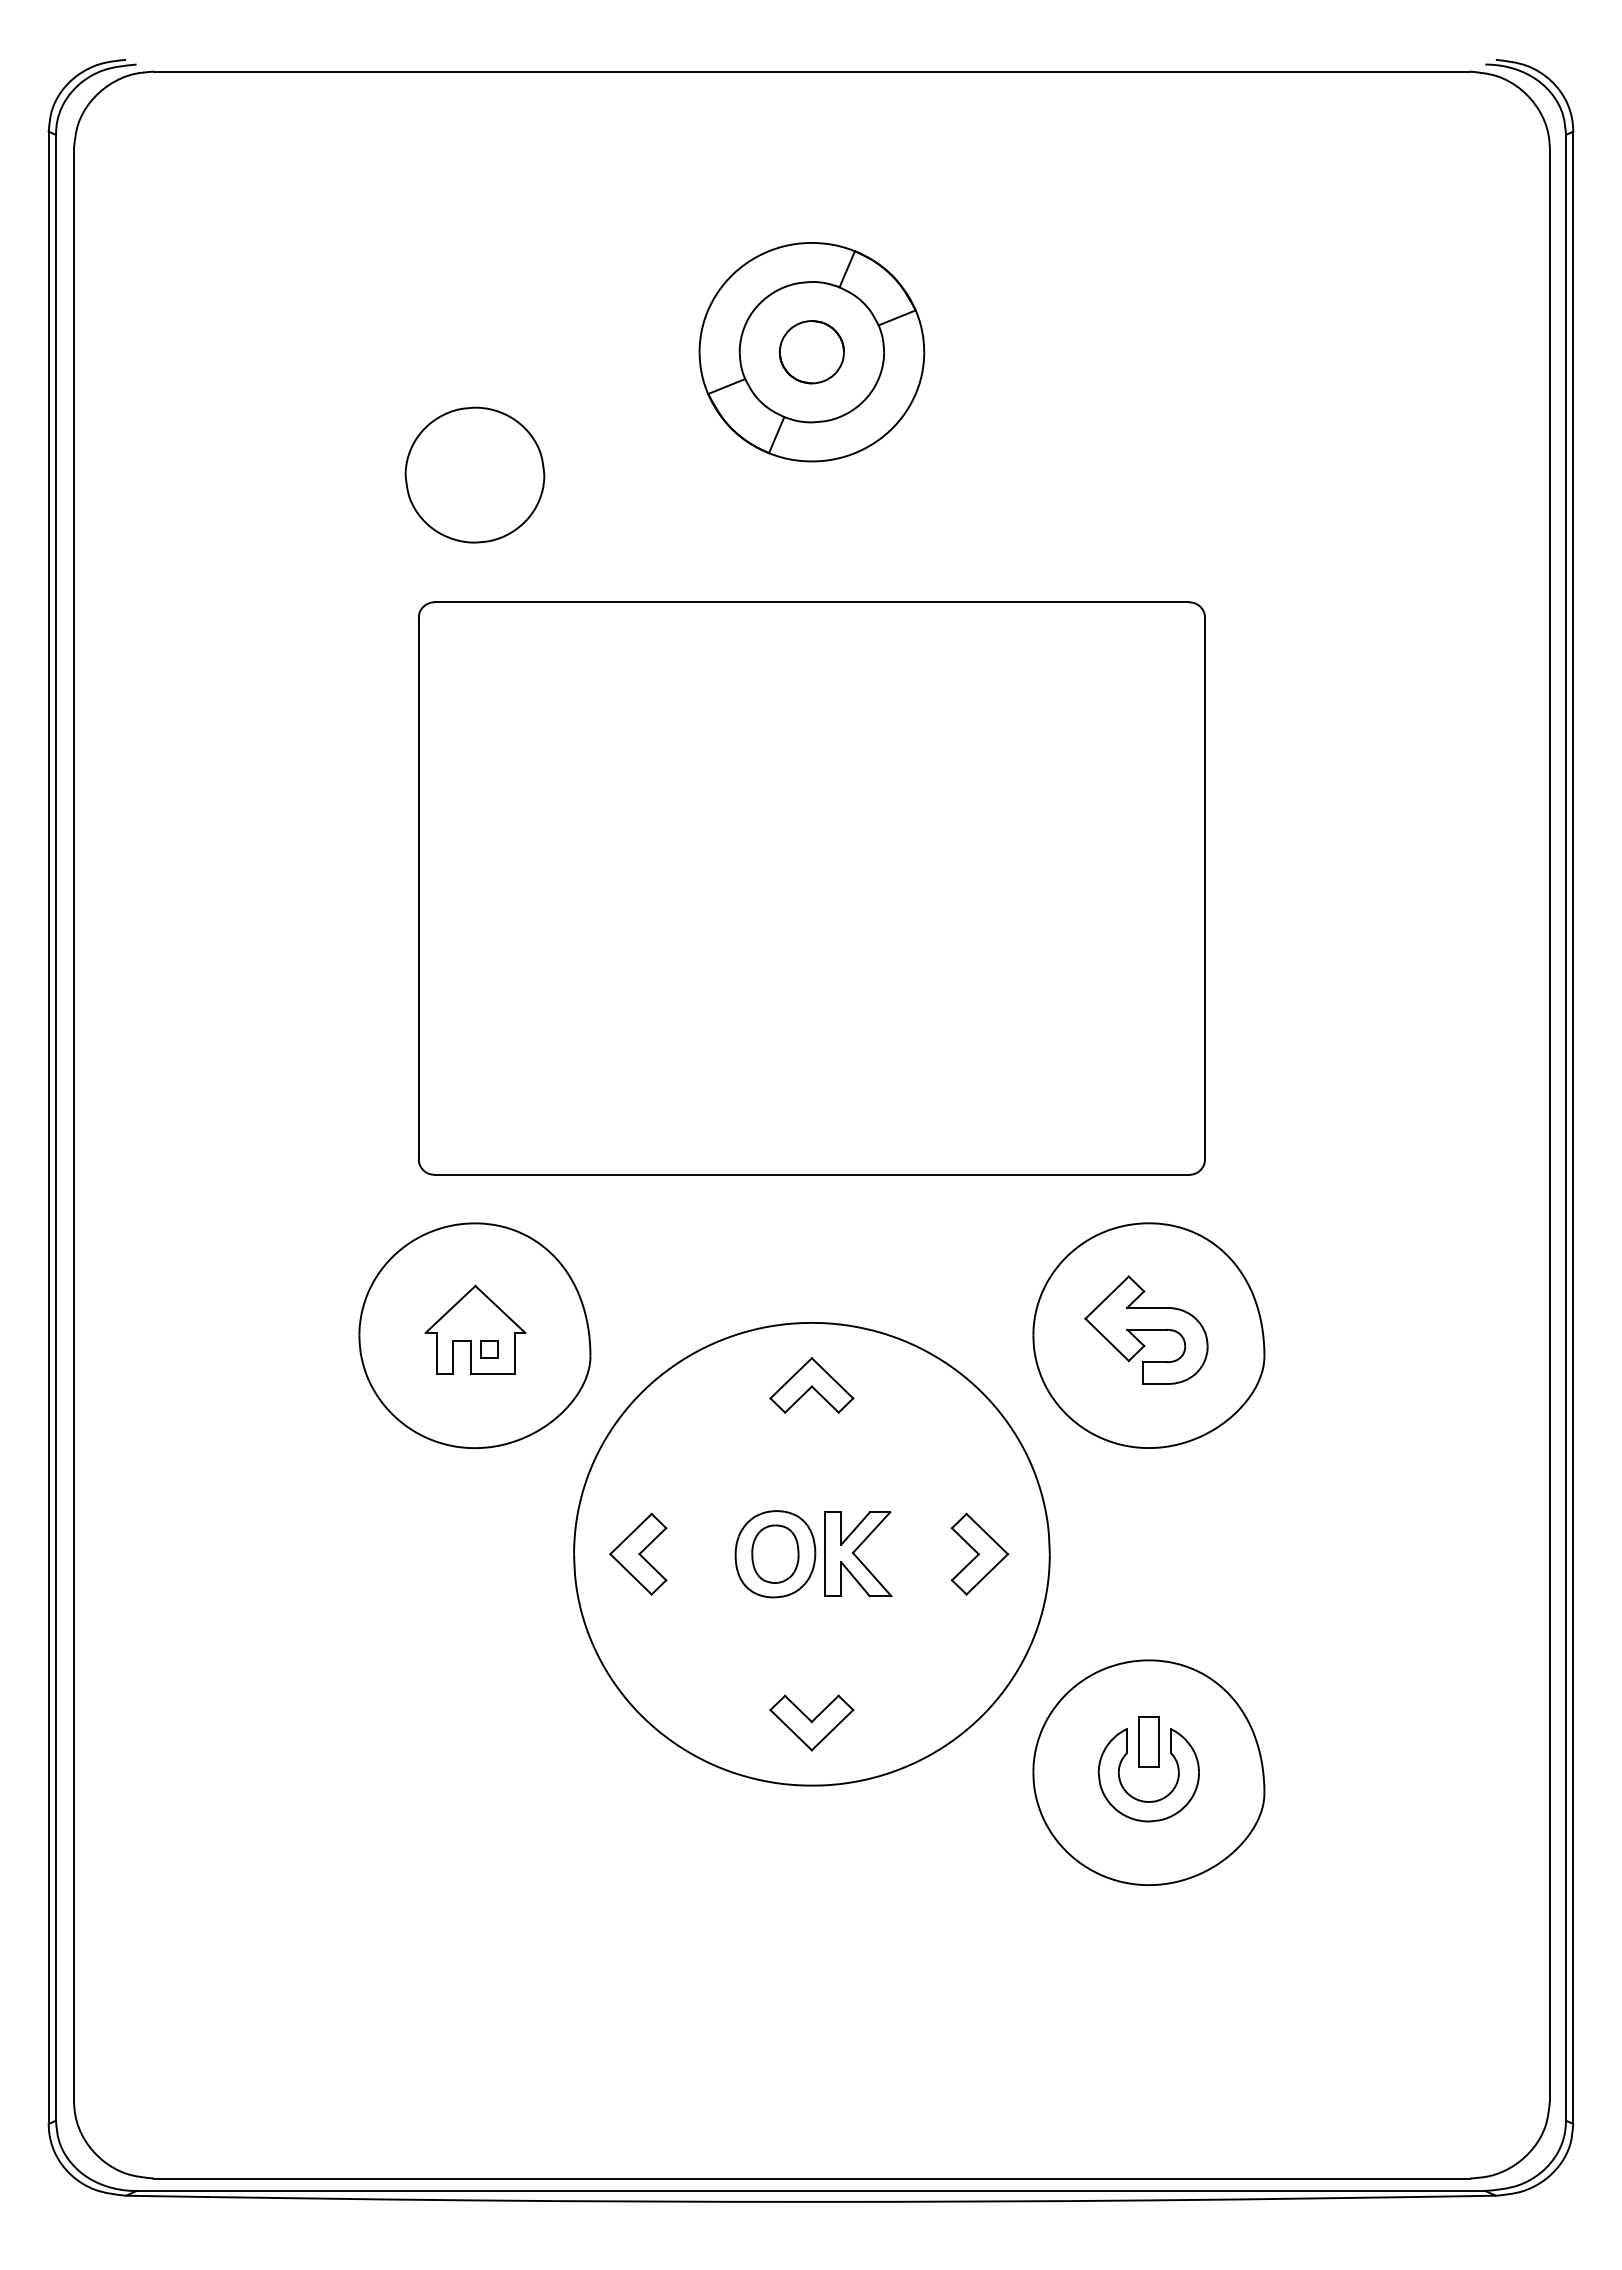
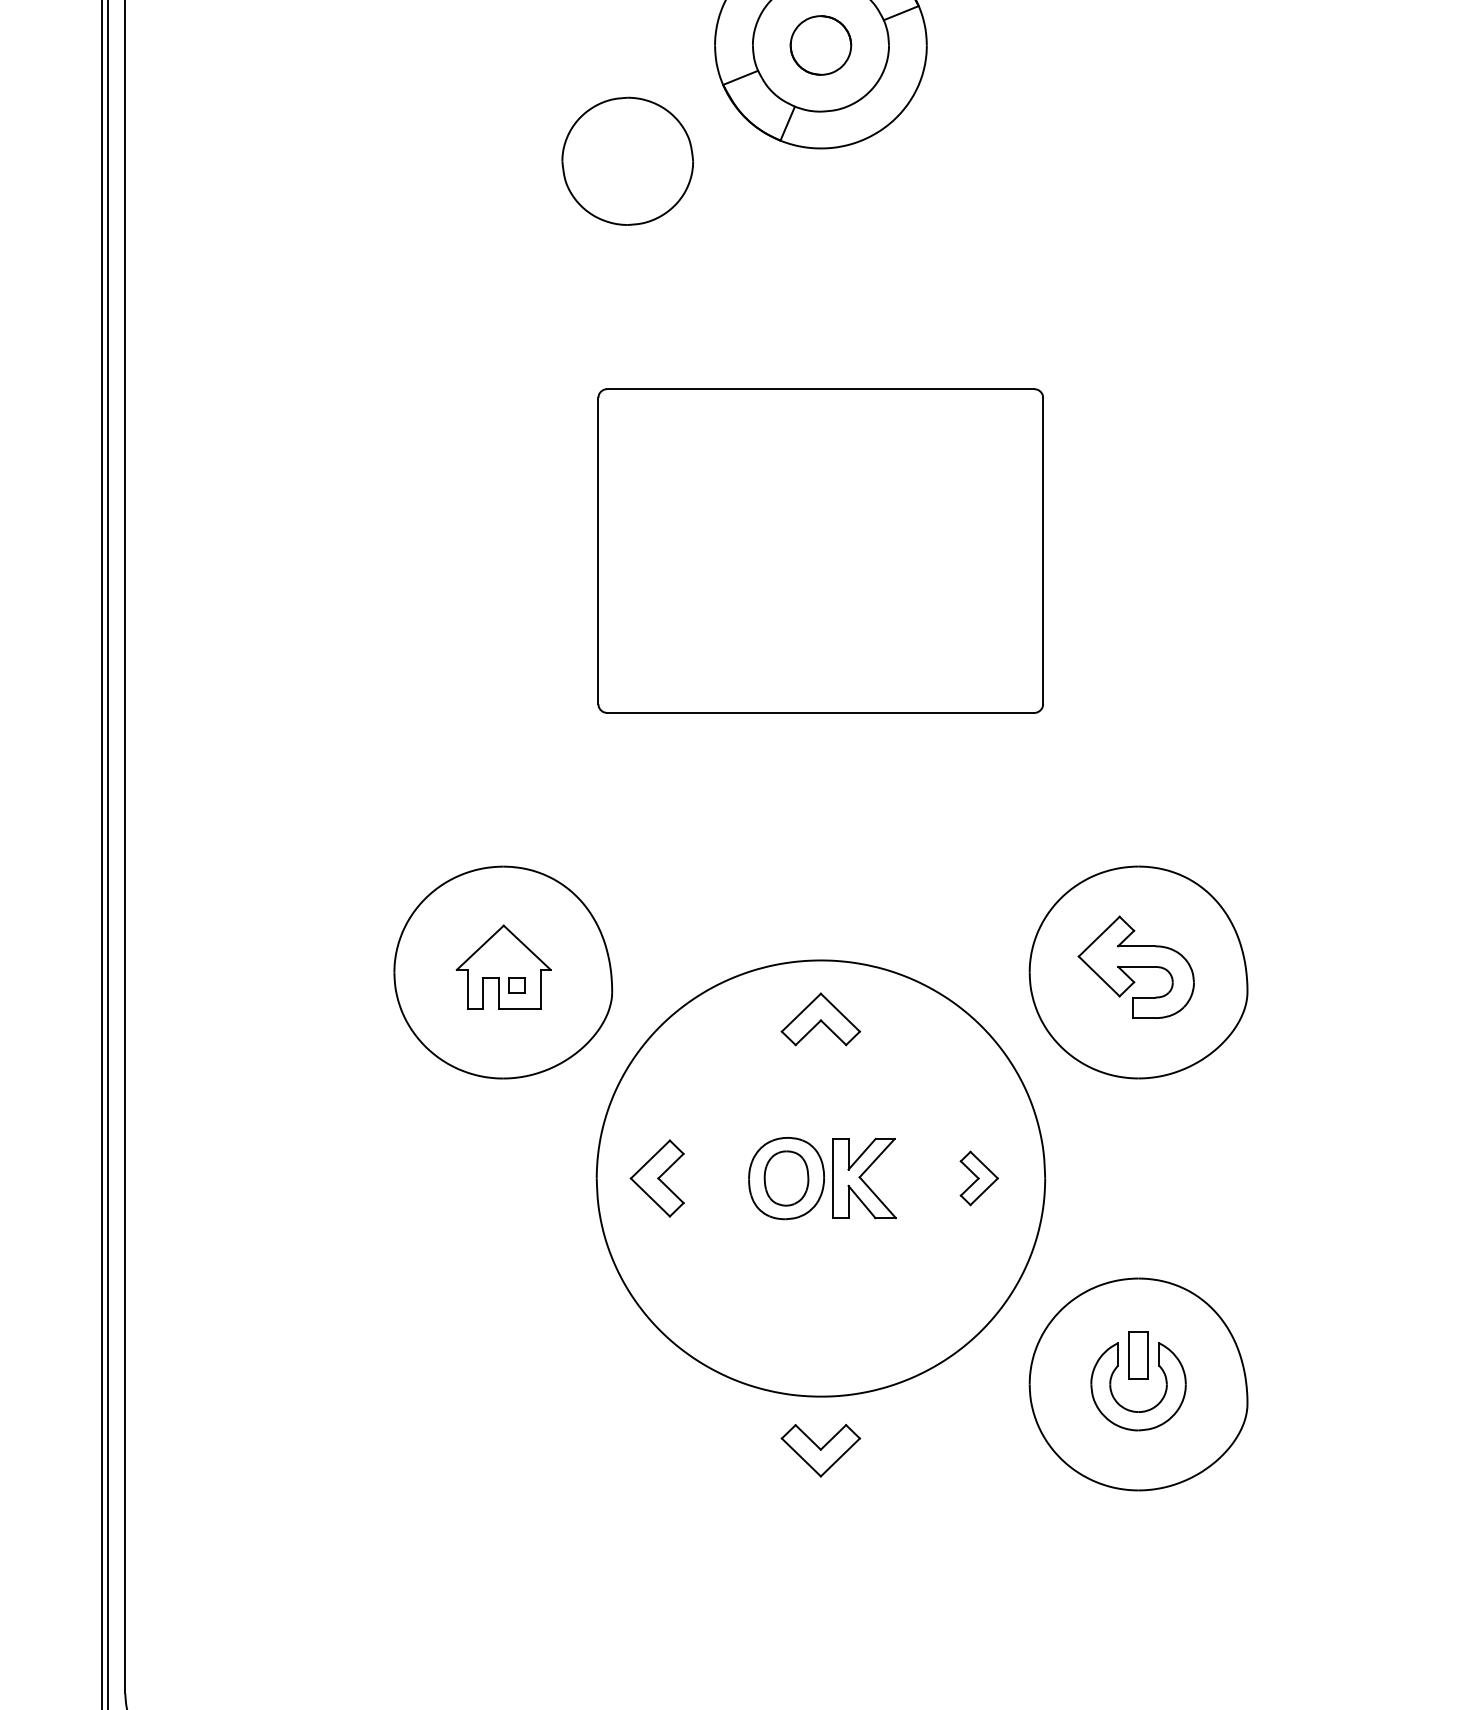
part: (474, 474) -> (627, 160), moved
part: (811, 888) -> (820, 551), size x0.6
part: (979, 1553) -> (978, 1177), size x0.7
part: (811, 1722) -> (820, 1450), moved

